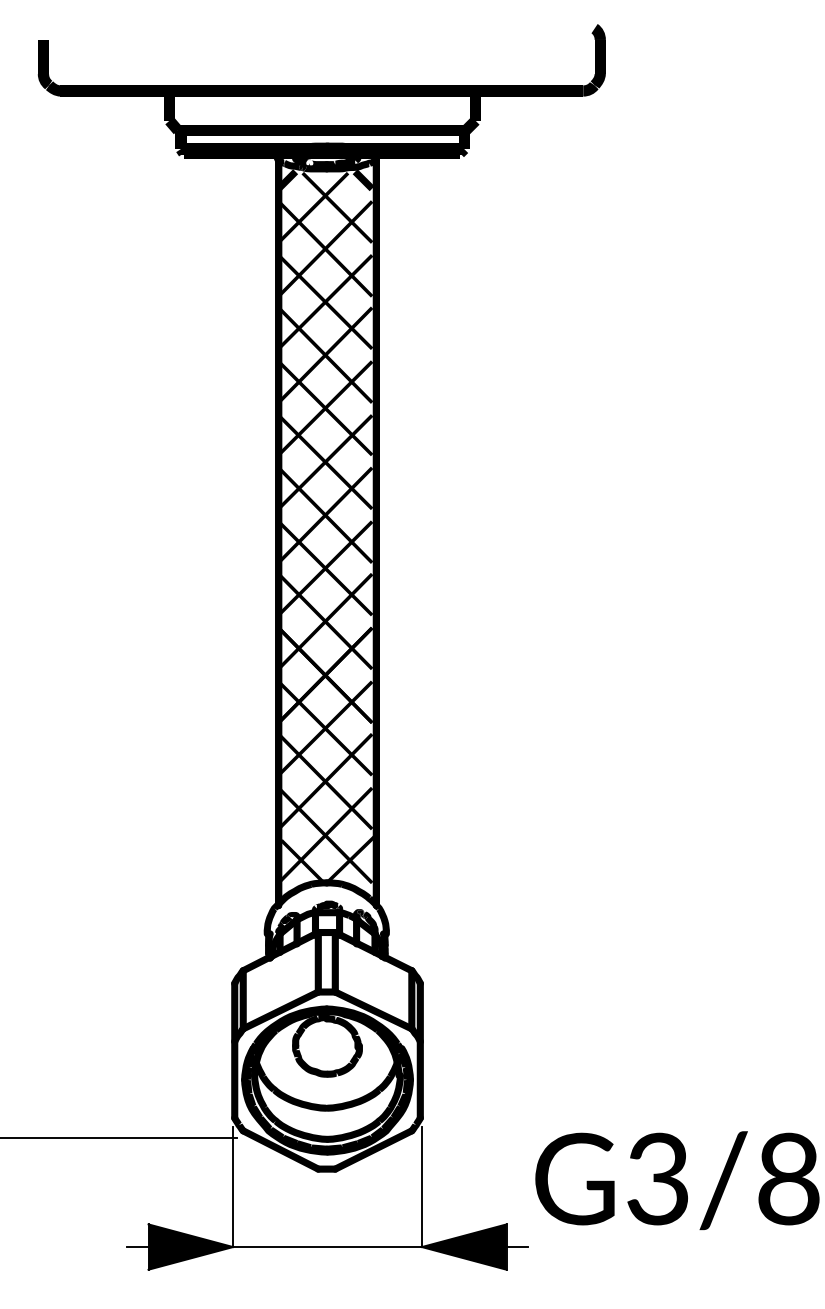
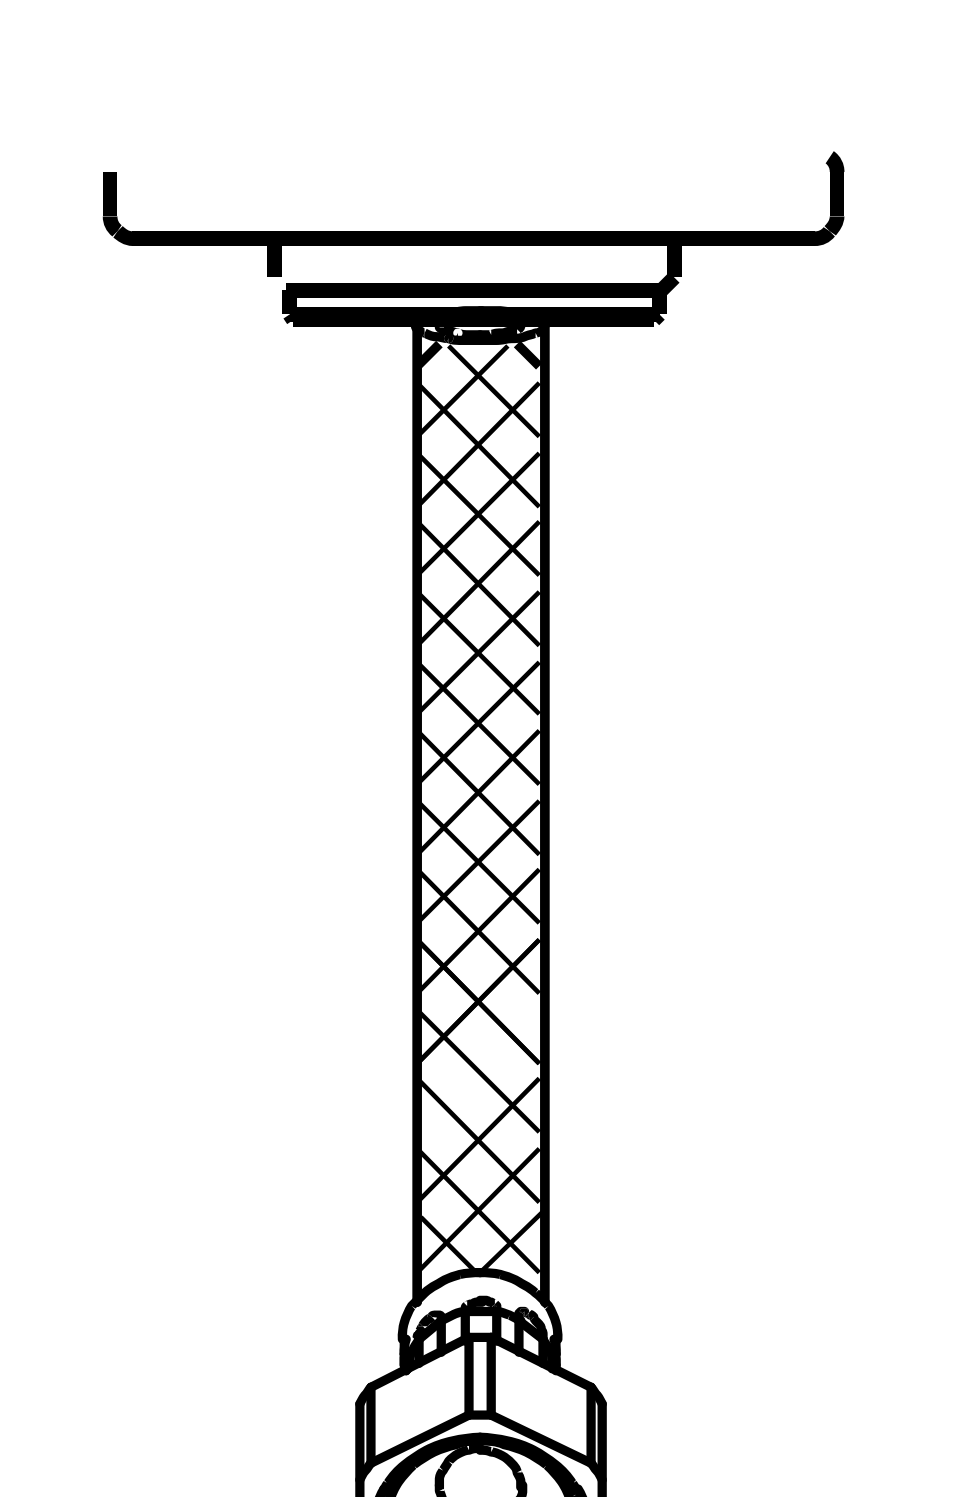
fill: (173, 125) -> (279, 283), removed
fill: (325, 728) -> (478, 1071), removed

